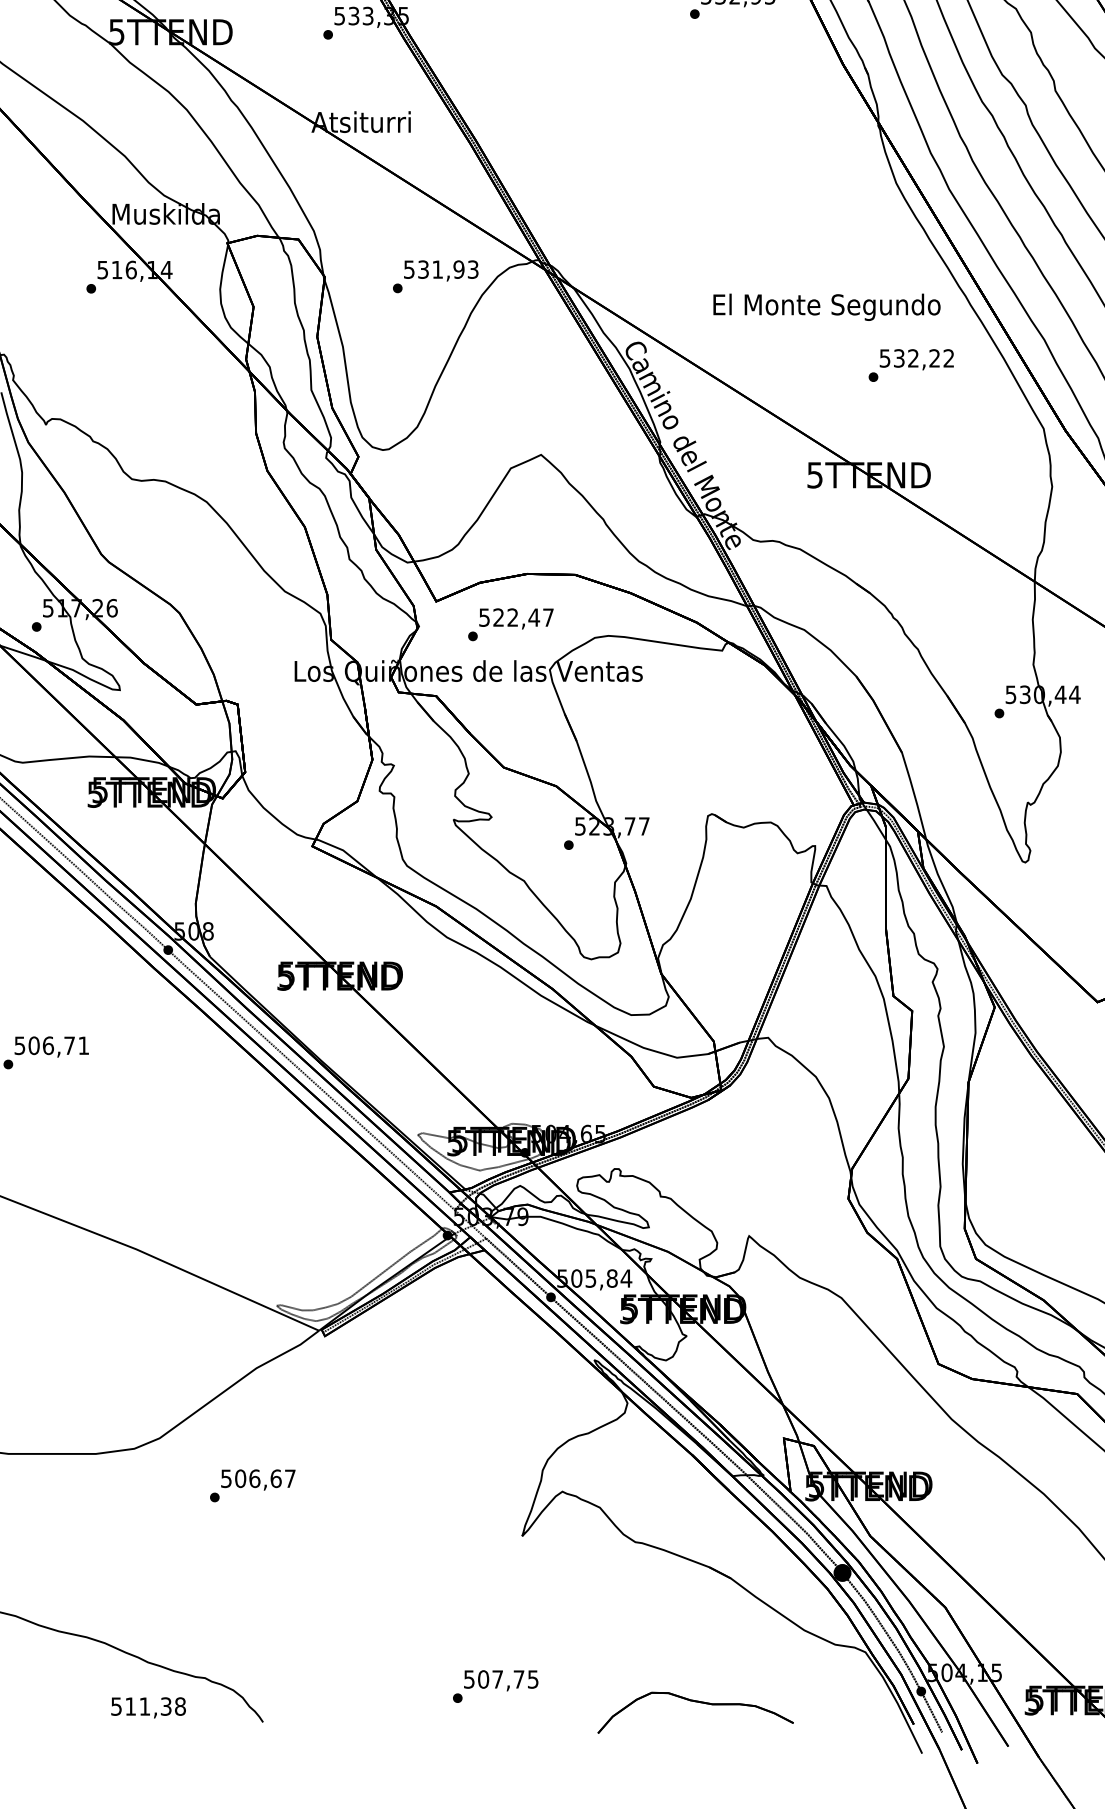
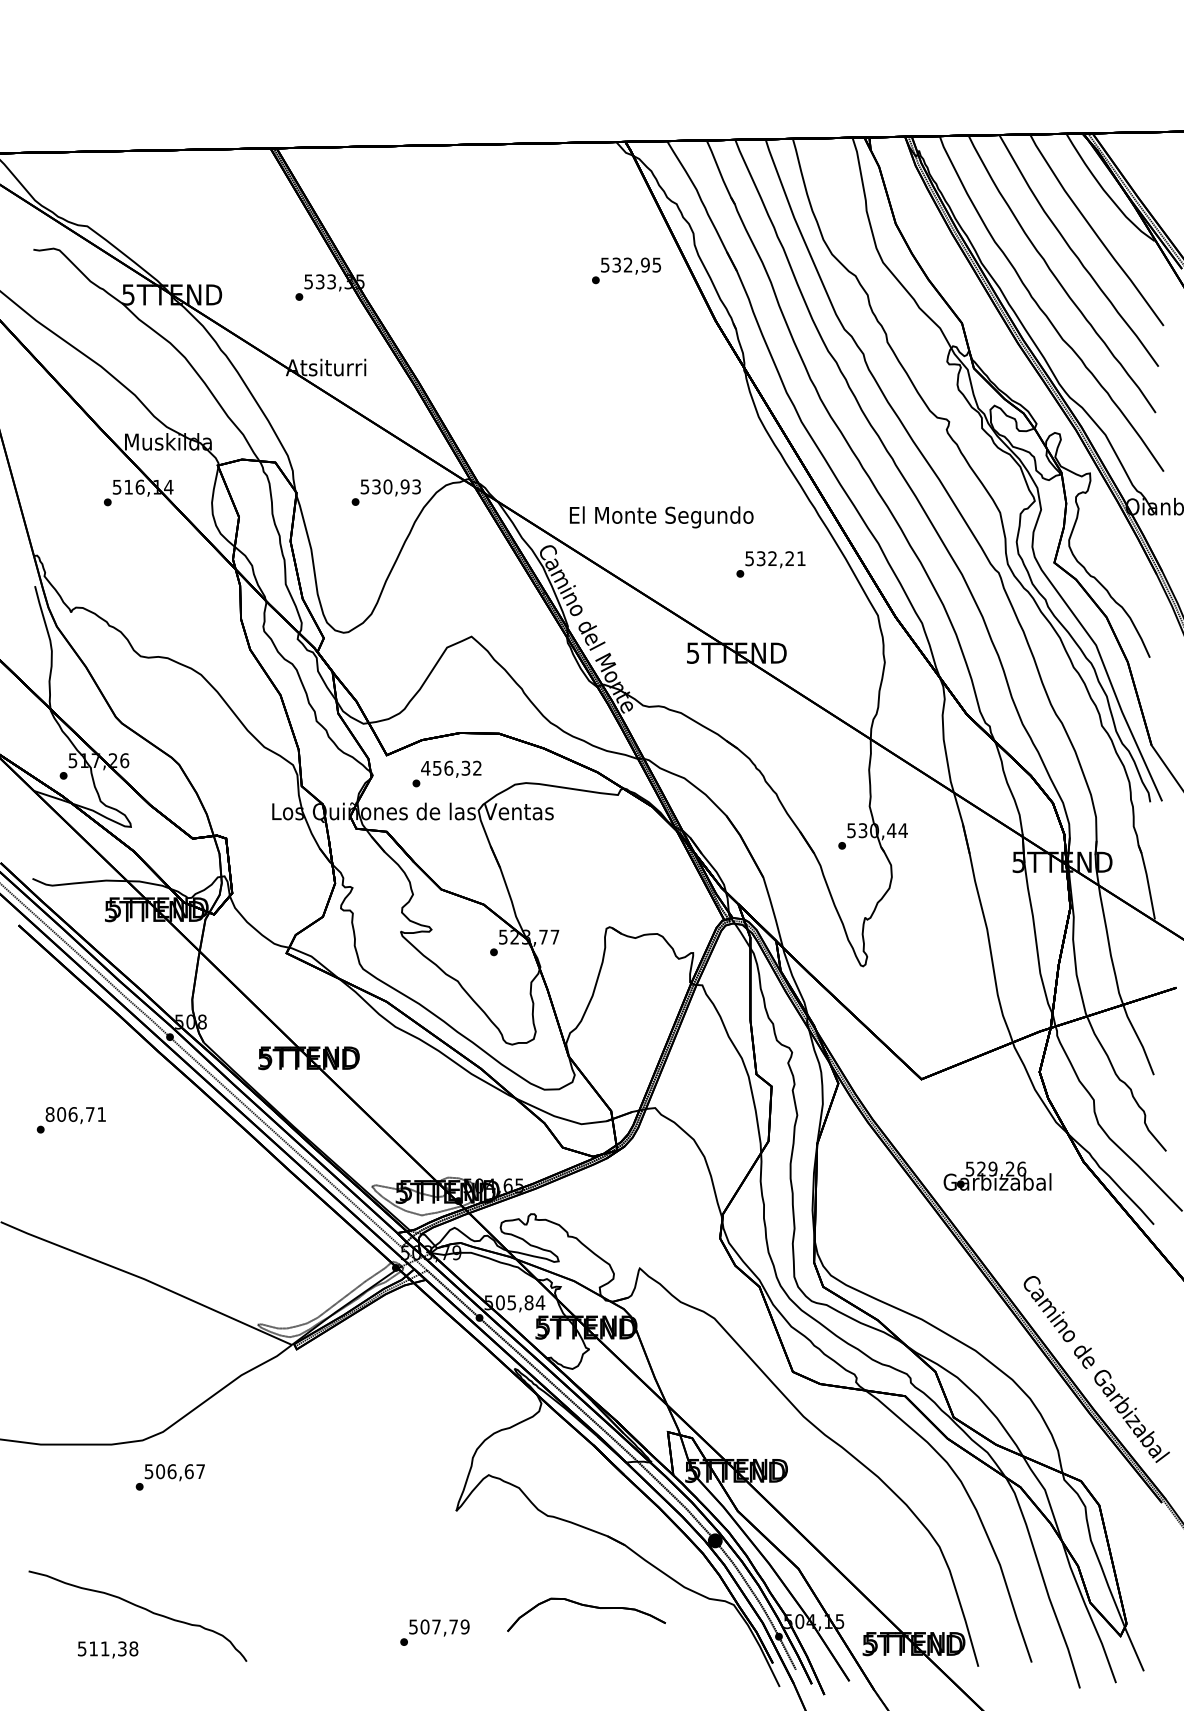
text: (437, 269) -> (387, 486), 531,93 -> 530,93
text: (826, 307) -> (661, 517), moved
text: (949, 358) -> (801, 558), 532,22 -> 532,21
text: (516, 616) -> (451, 767), 522,47 -> 456,32
text: (19, 1045) -> (49, 1114), 506,71 -> 806,71
text: (251, 1485) -> (169, 1477), moved
text: (532, 1678) -> (464, 1626), 507,75 -> 507,79
part: (699, 1703) -> (589, 1607), moved
text: (149, 1707) -> (108, 1649), moved

